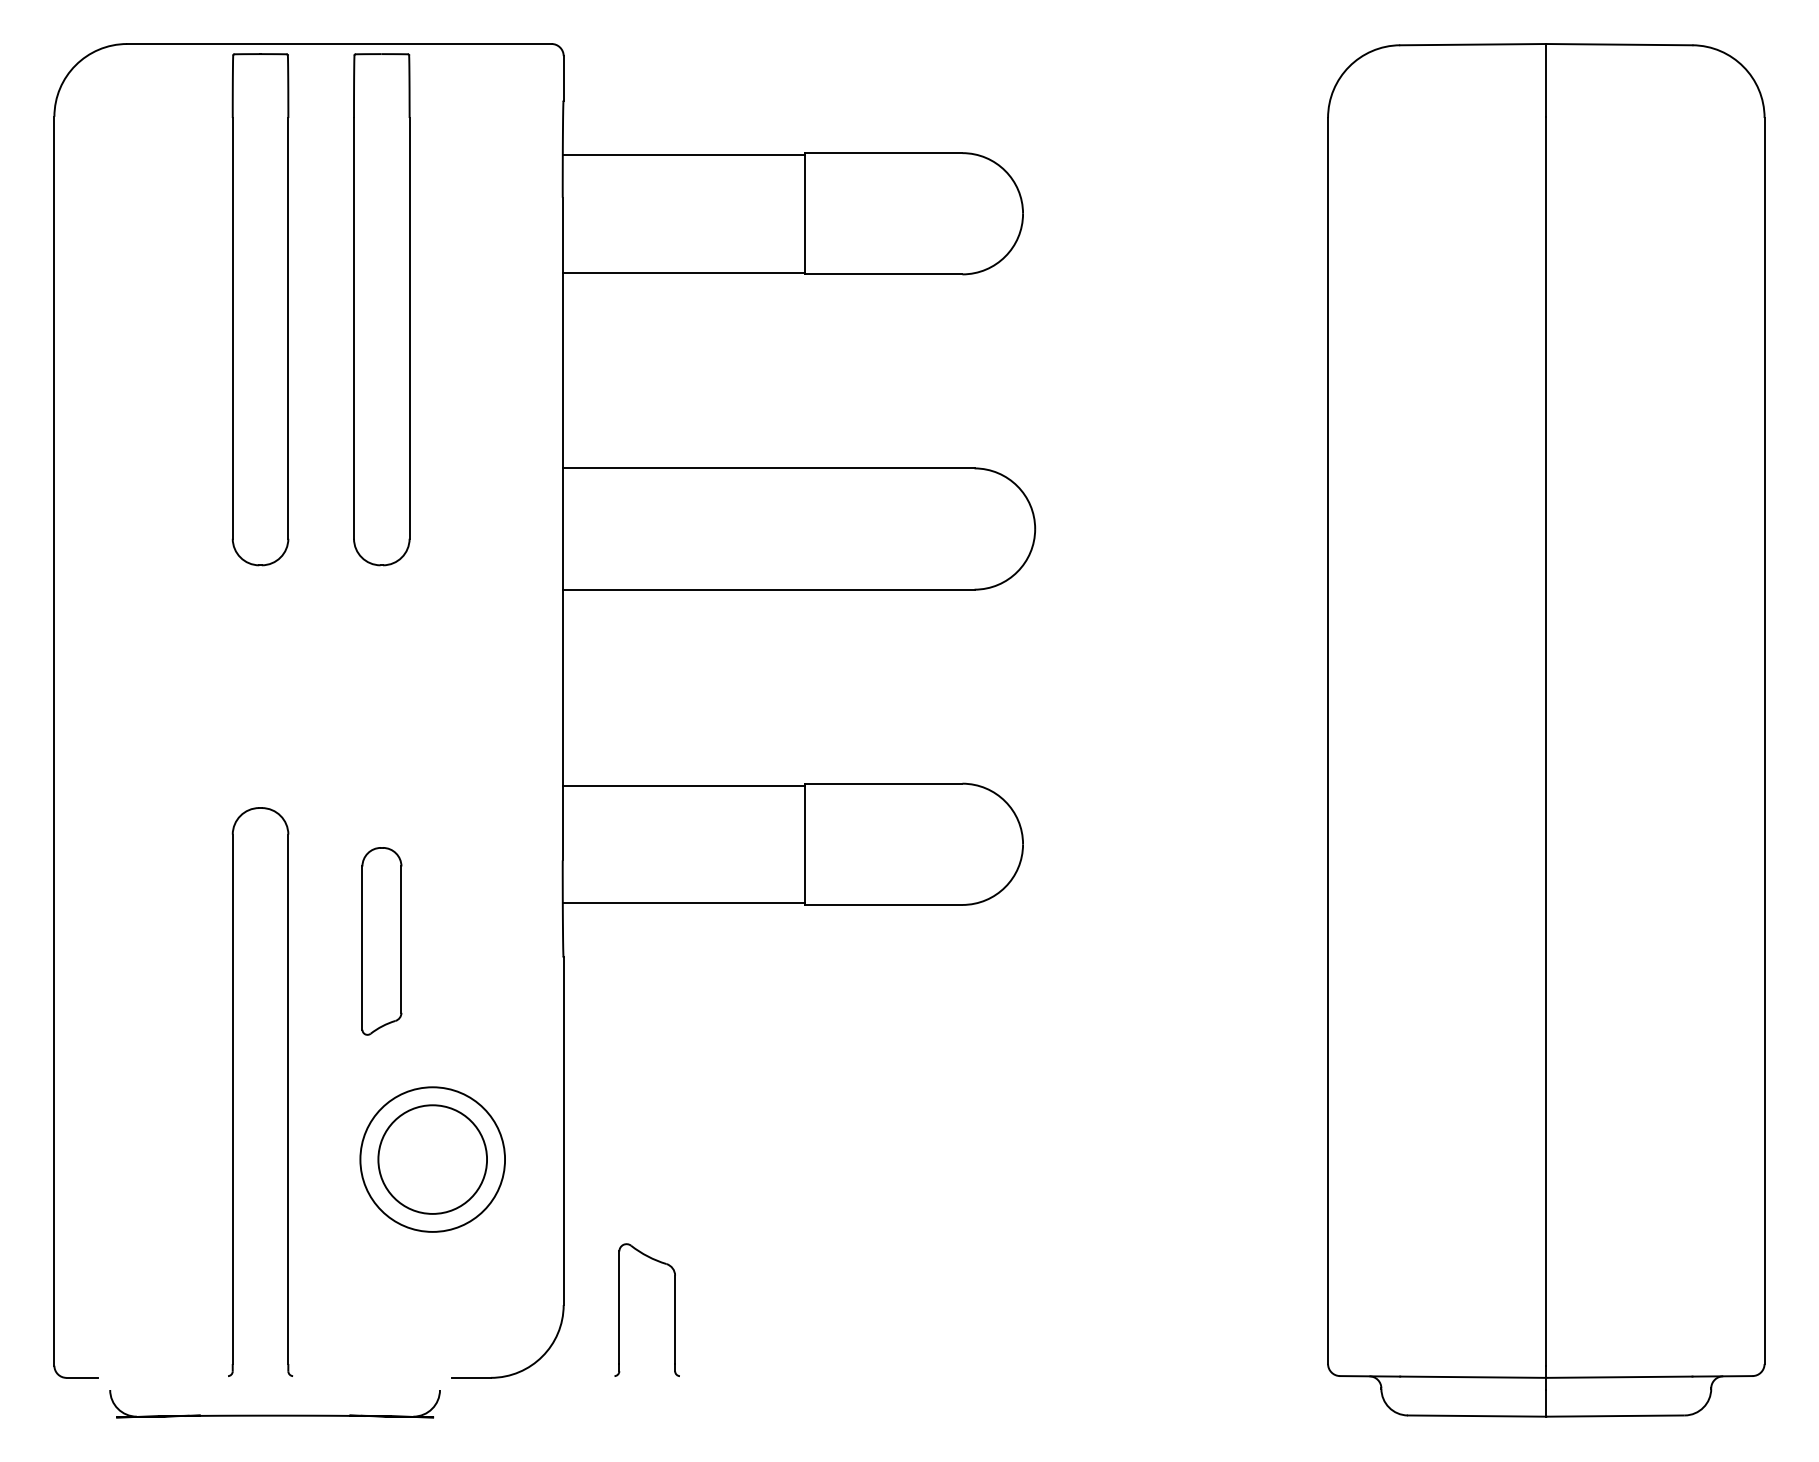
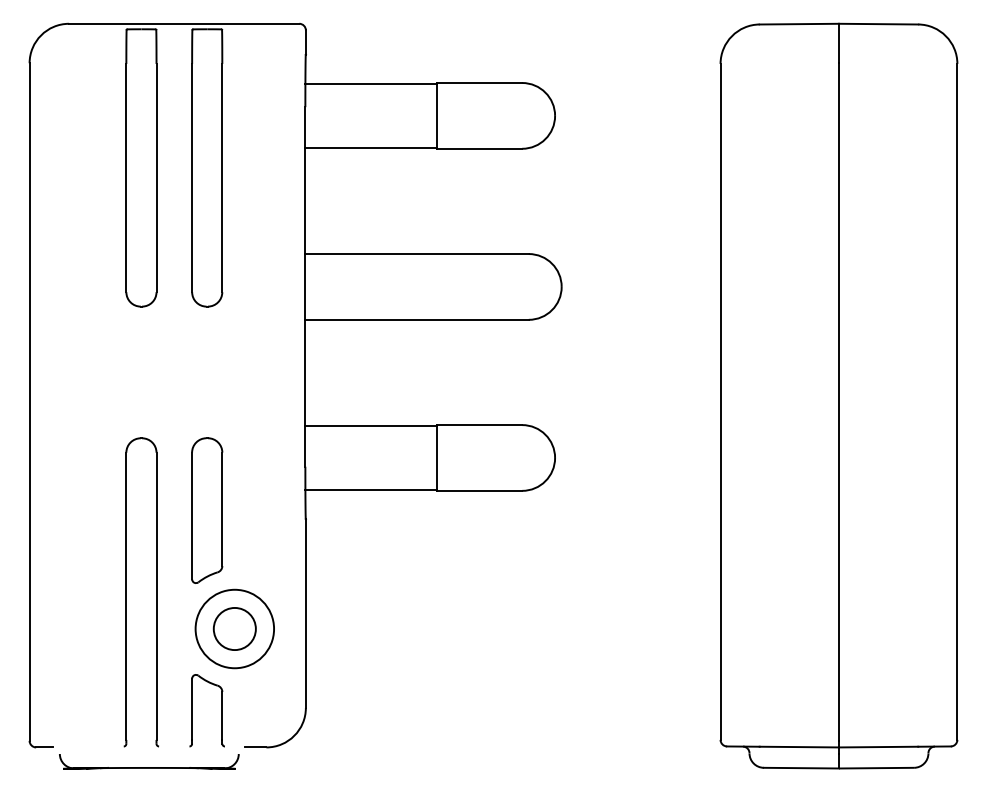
part: (382, 941) -> (207, 510), size x1.43
circle: (432, 1158) -> (234, 628), size x0.71
part: (620, 1309) -> (192, 710), moved

